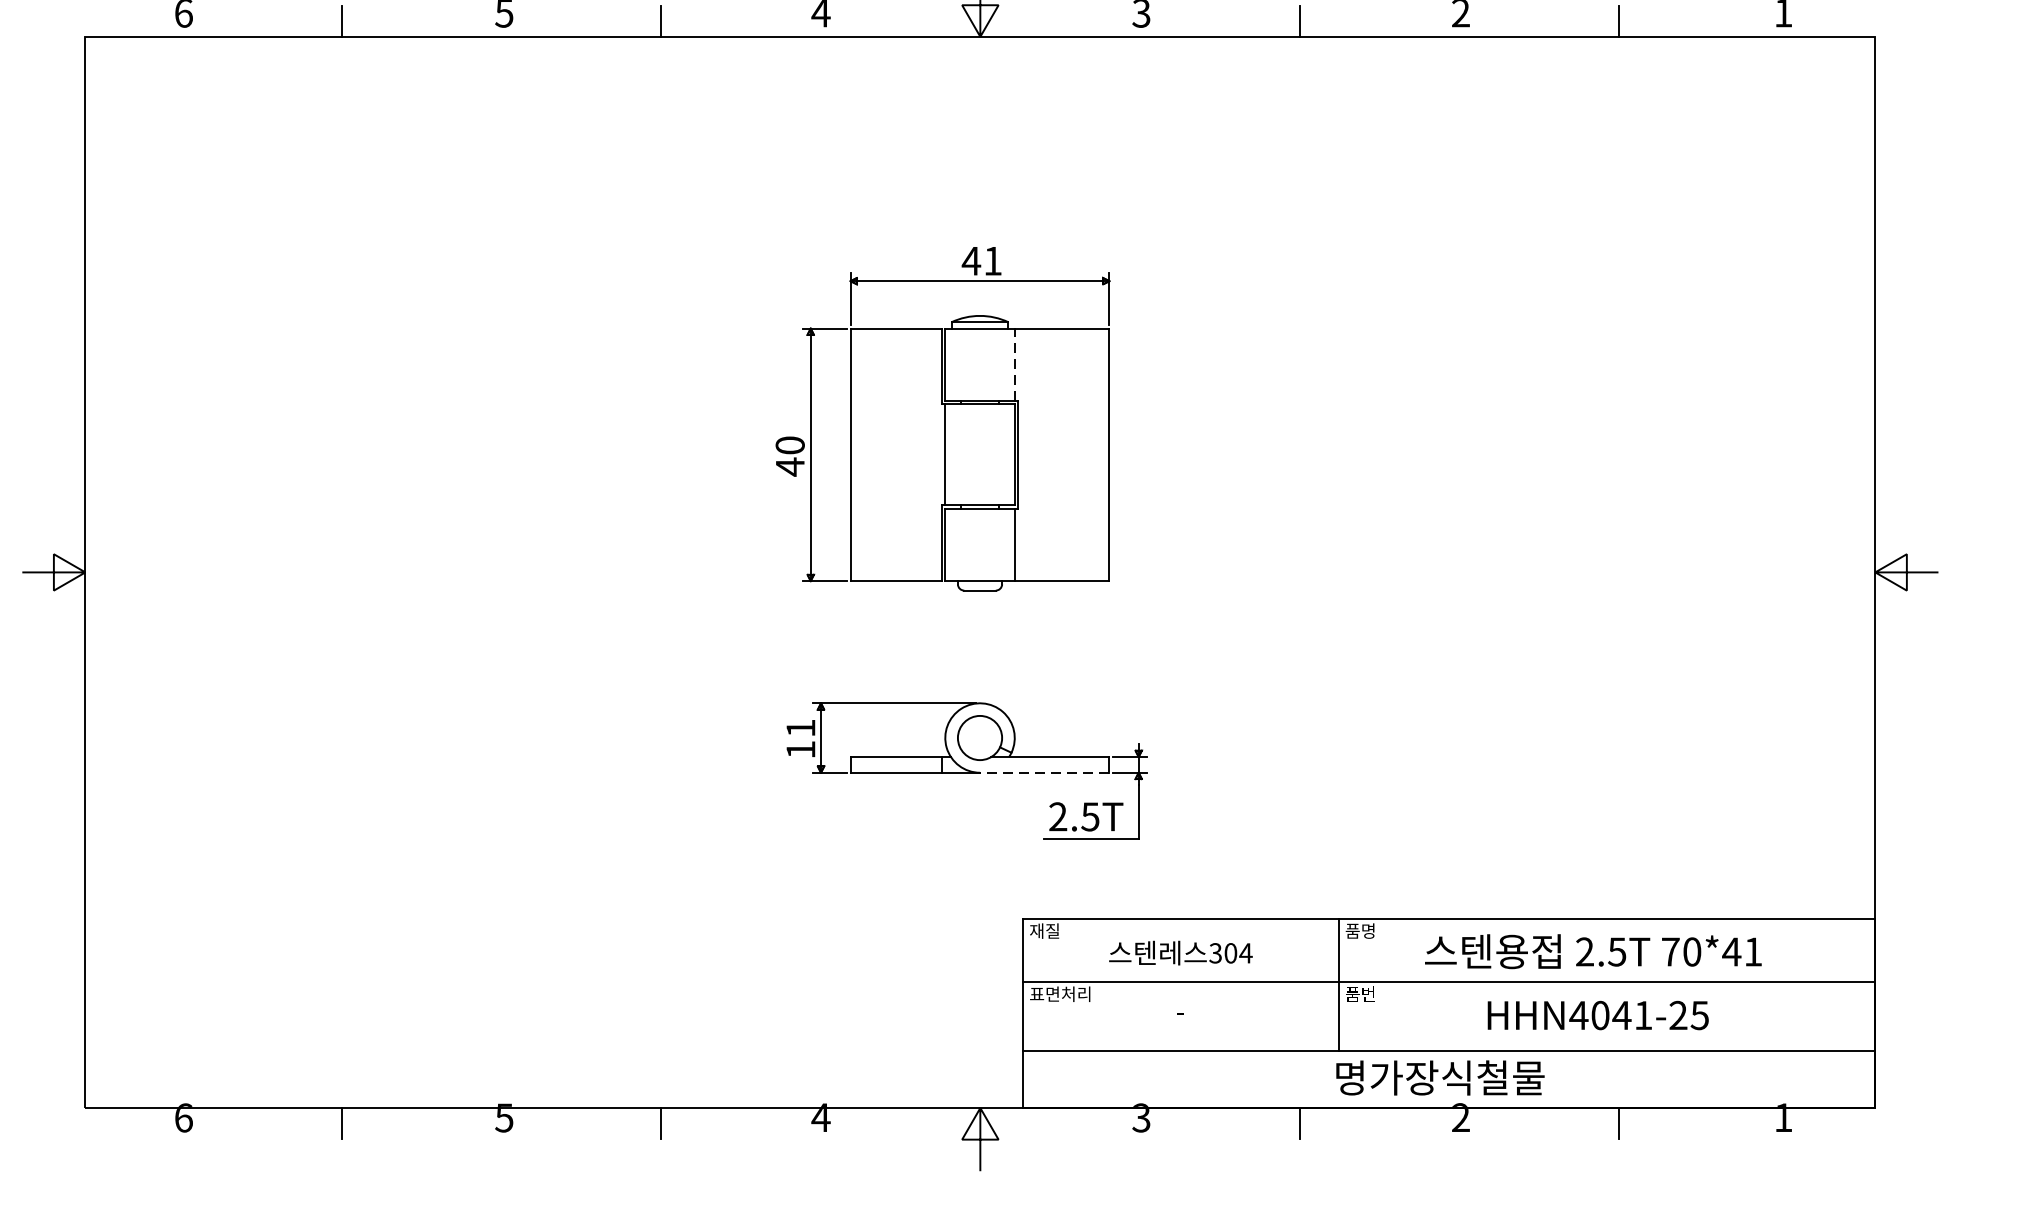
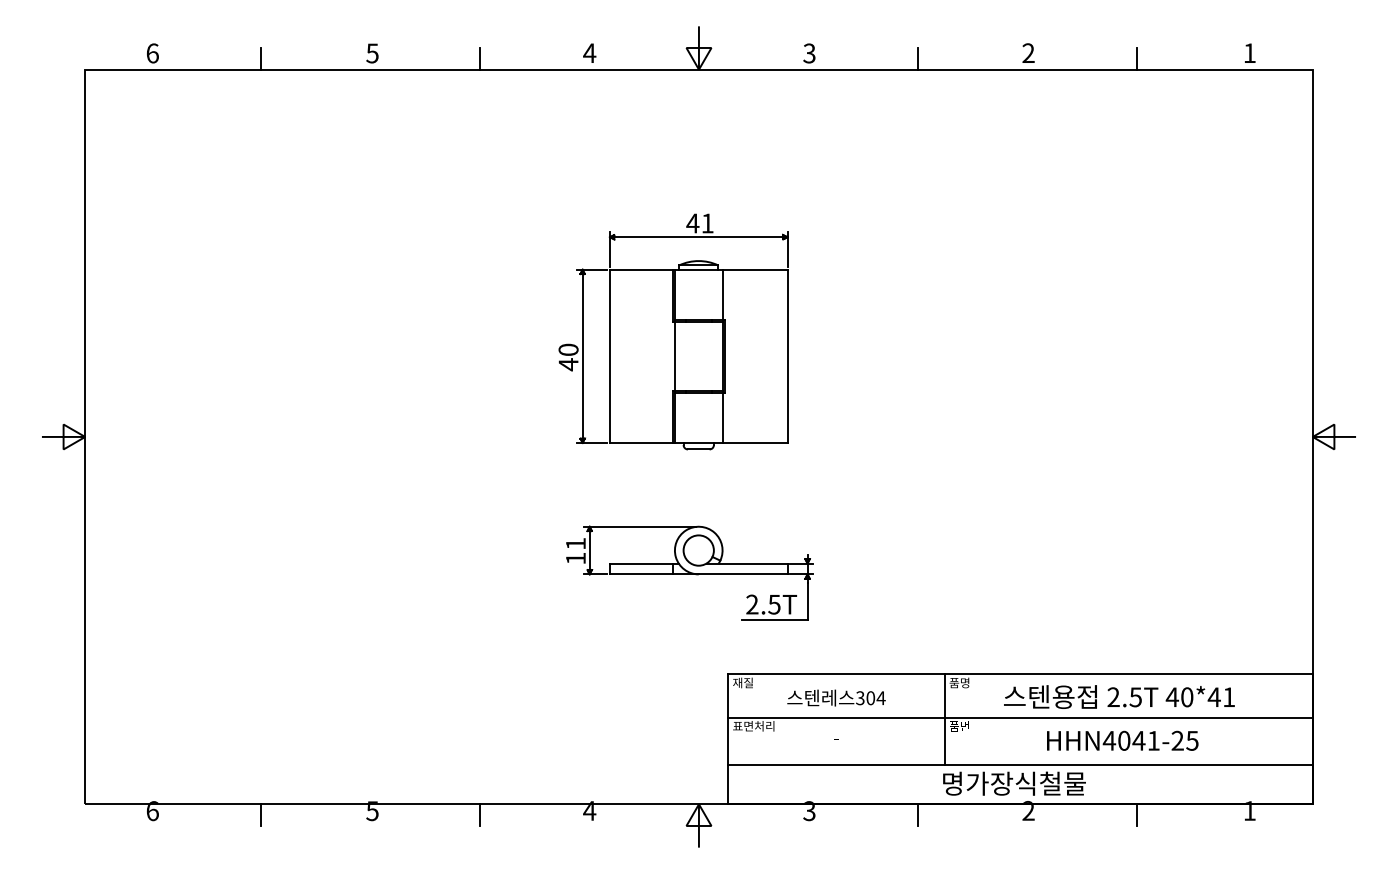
line: (1014, 364) -> (722, 294), dashed -> solid
line: (1043, 772) -> (742, 574), dashed -> solid
text: (1670, 950) -> (1172, 696), 70*41 -> 40*41

